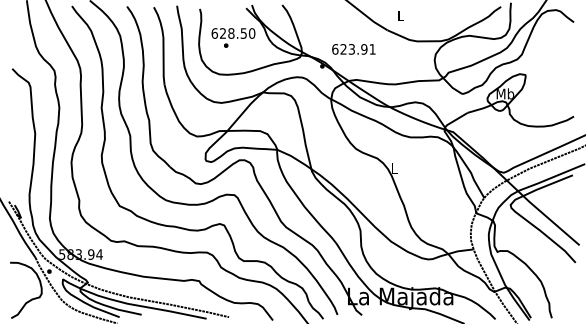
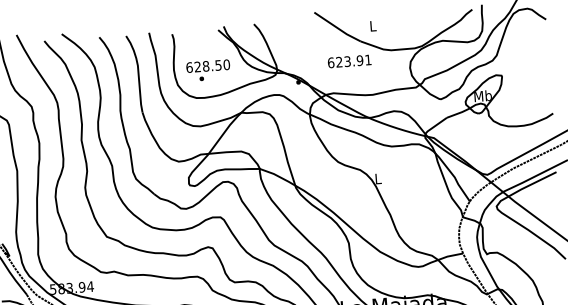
text: (233, 37) -> (208, 70), moved
text: (353, 49) -> (349, 61), moved

